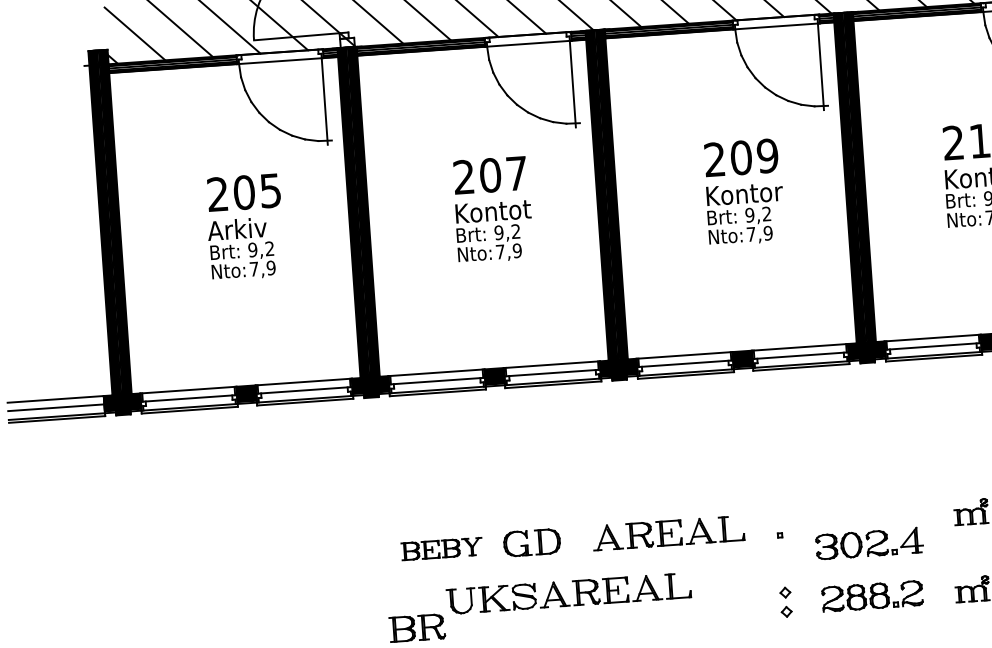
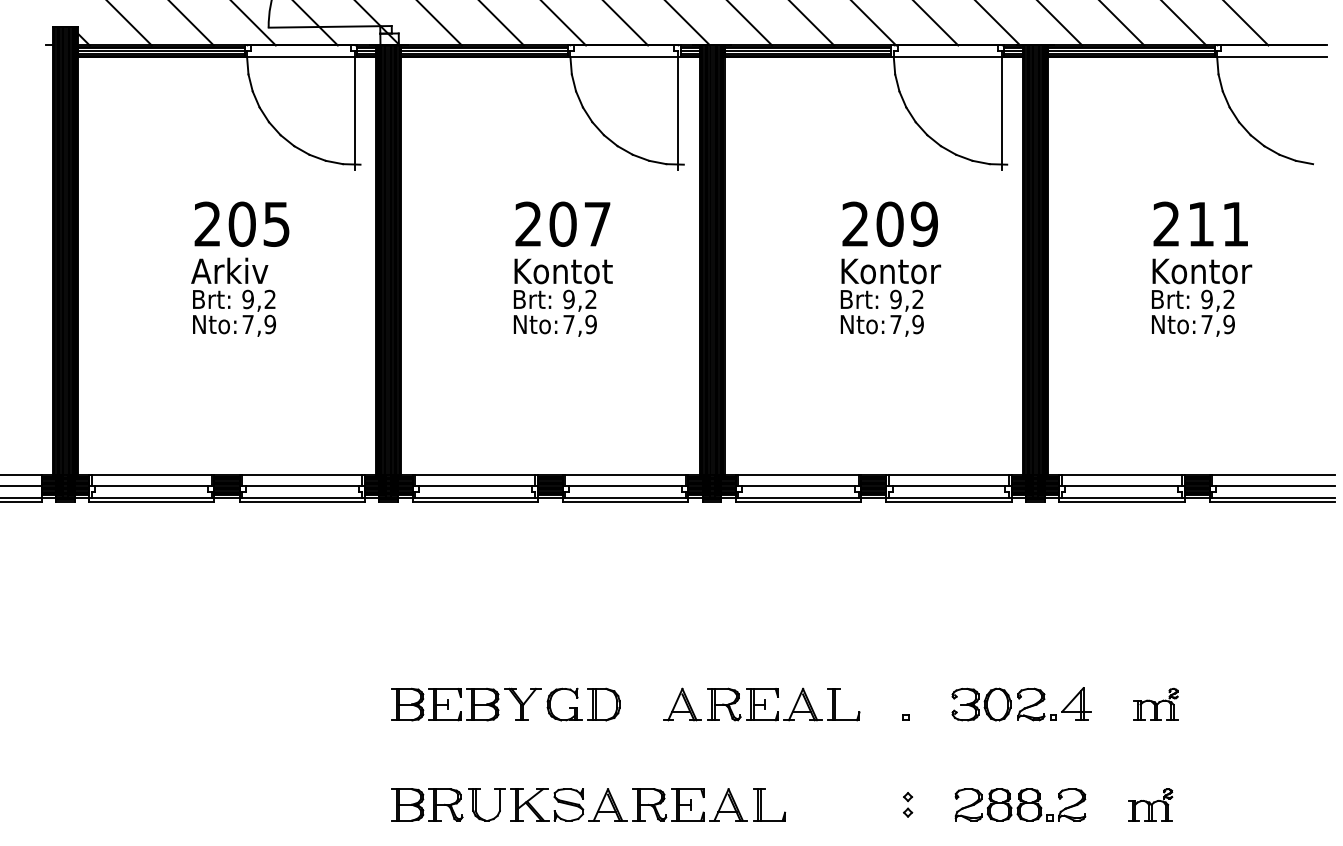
part: (869, 543) -> (1021, 704), moved
part: (442, 549) -> (466, 704), size x1.43
part: (577, 592) -> (637, 804), moved
part: (786, 602) -> (908, 804), size x0.62

